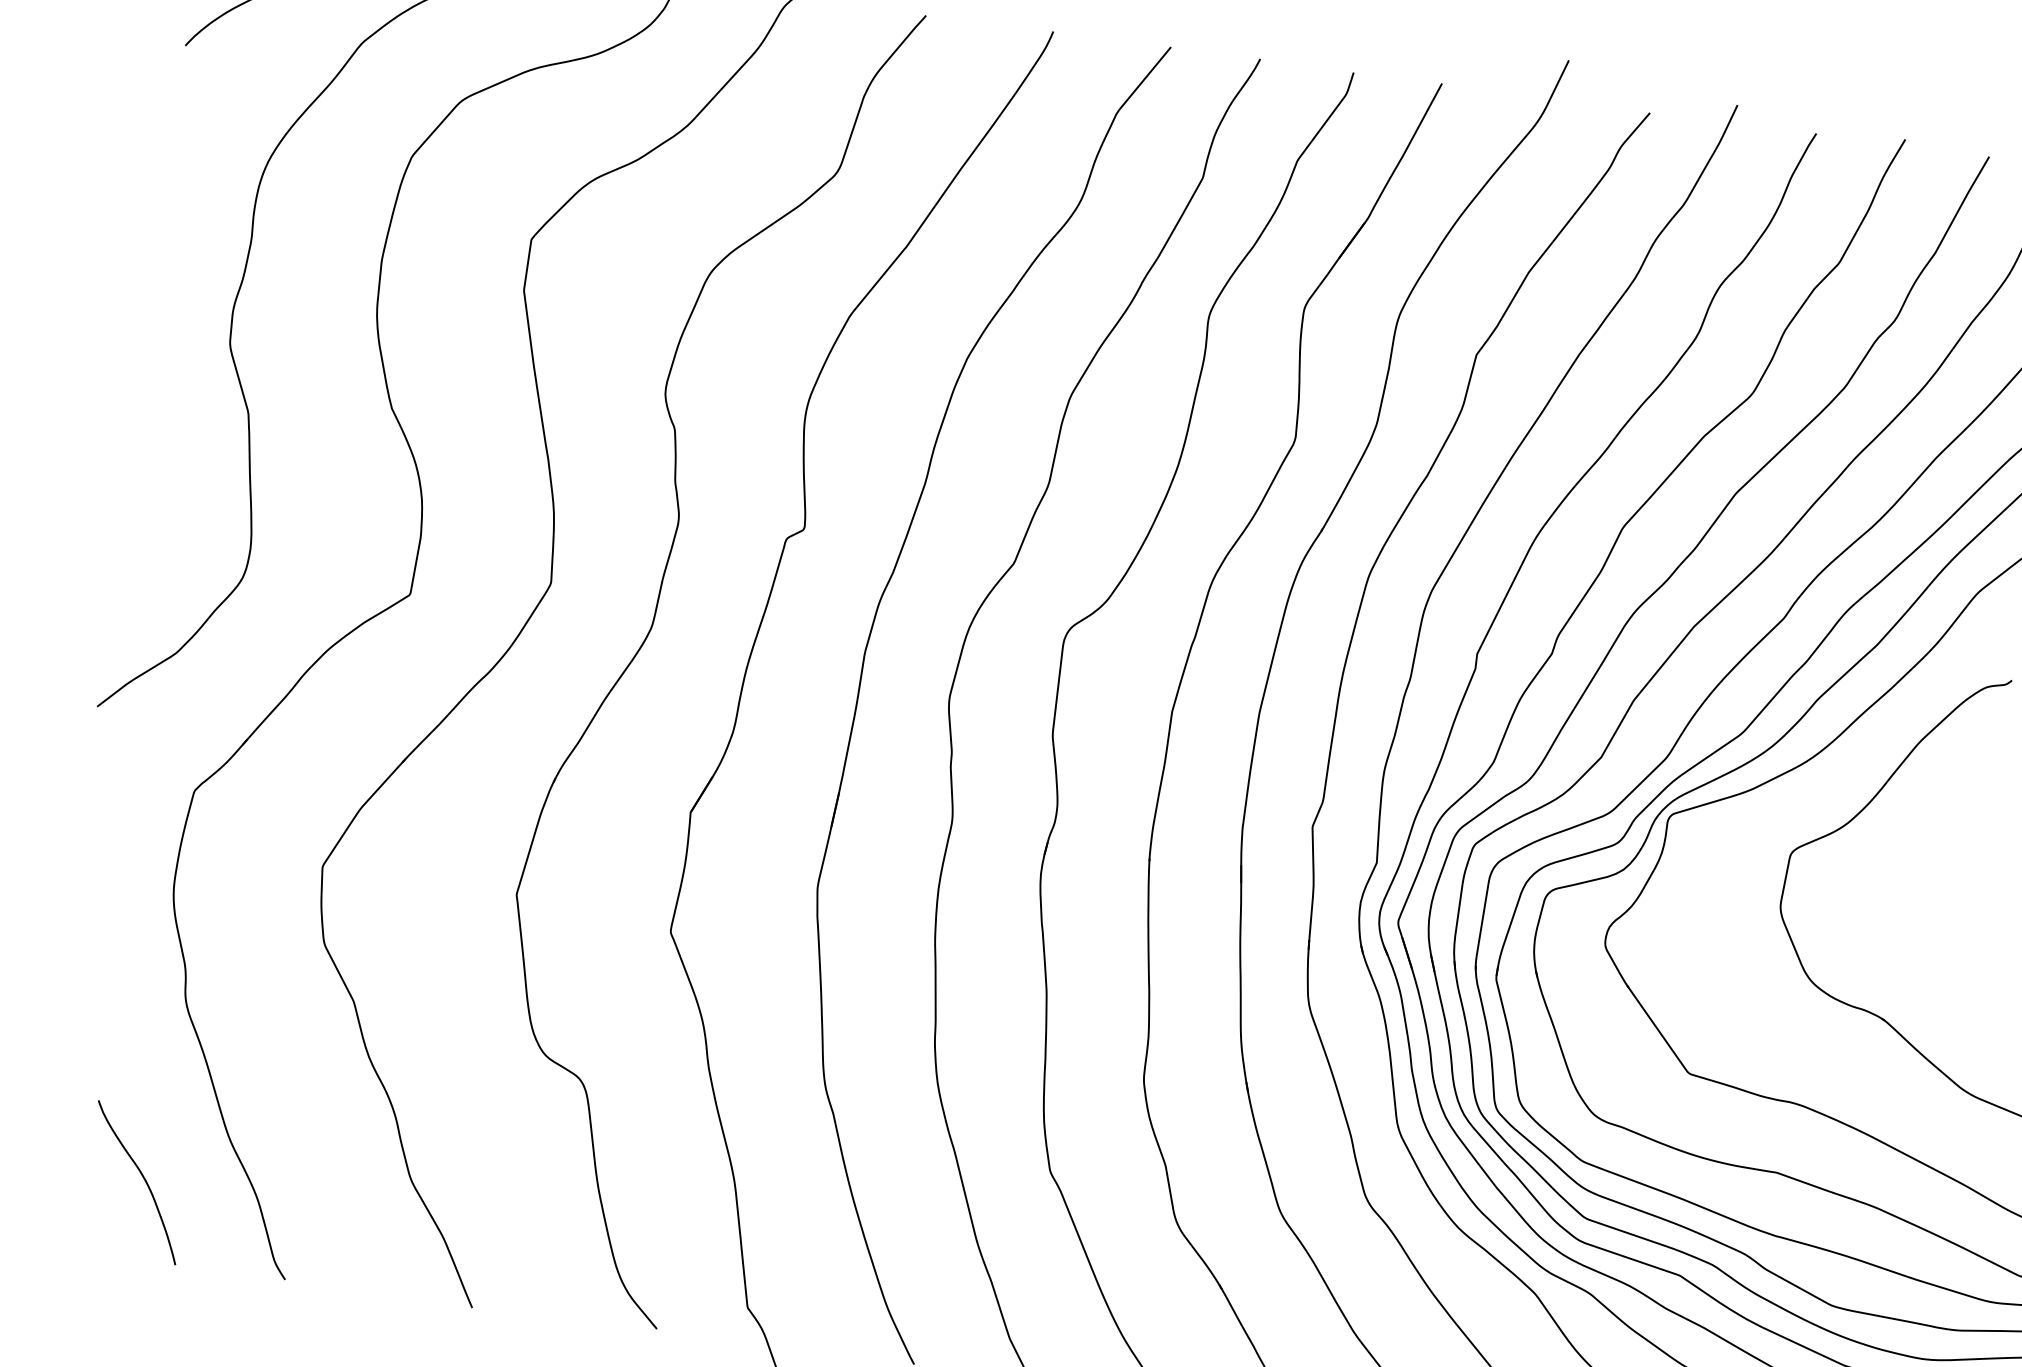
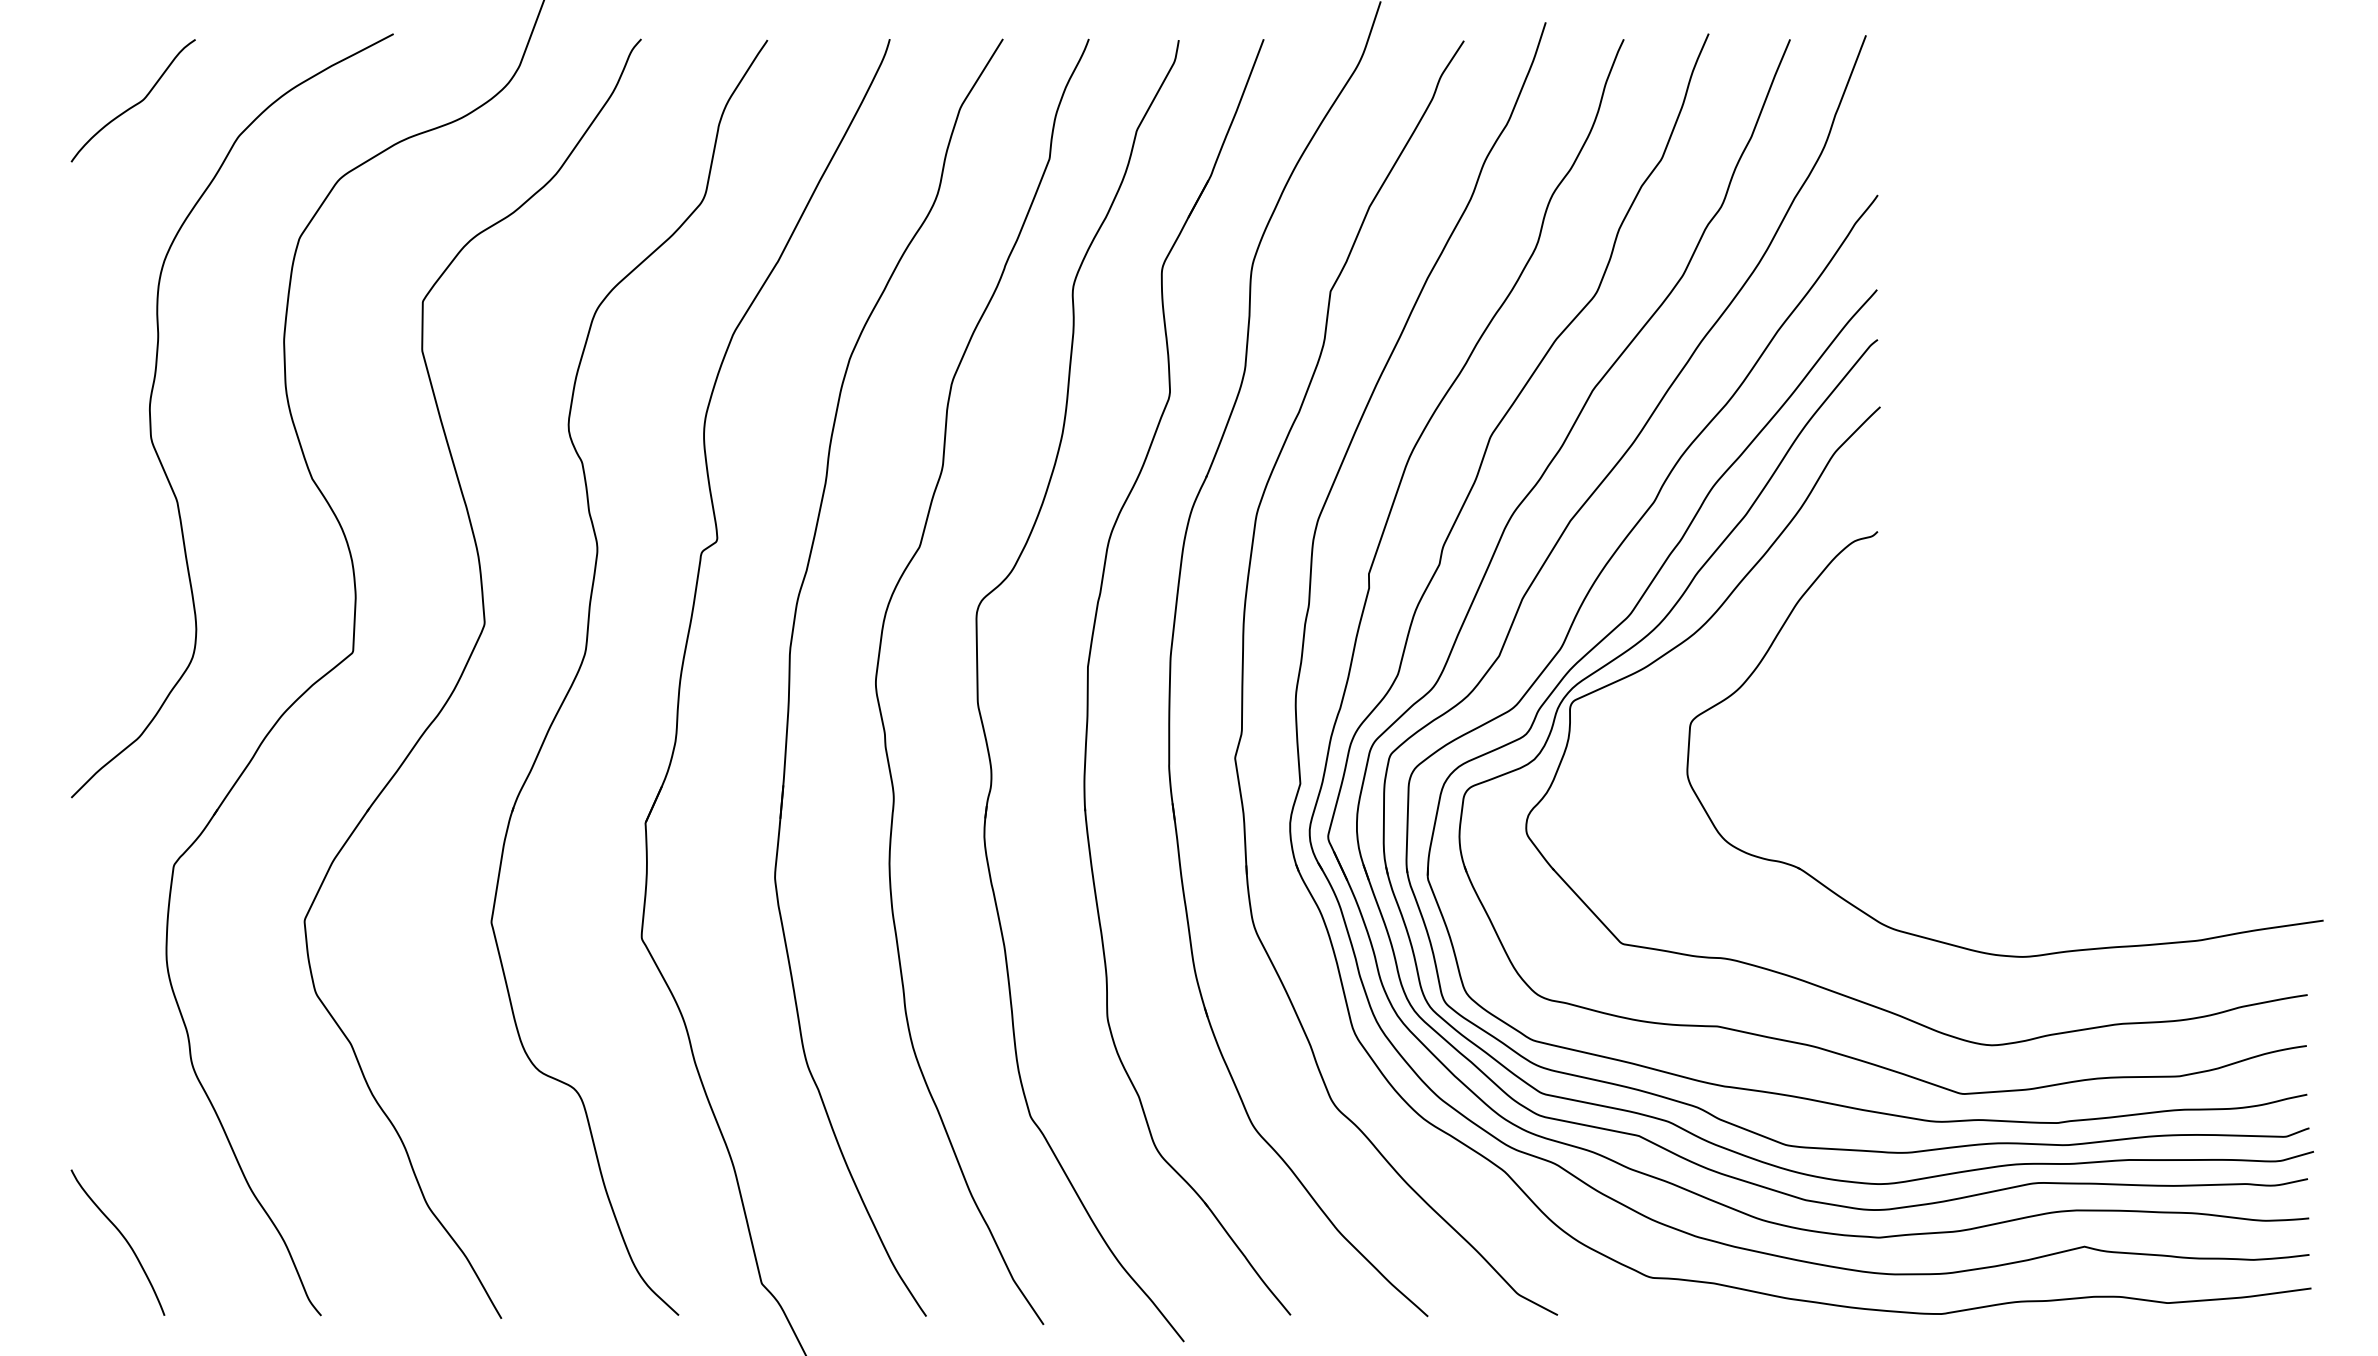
curve: (143, 1179) -> (123, 1238), moved

